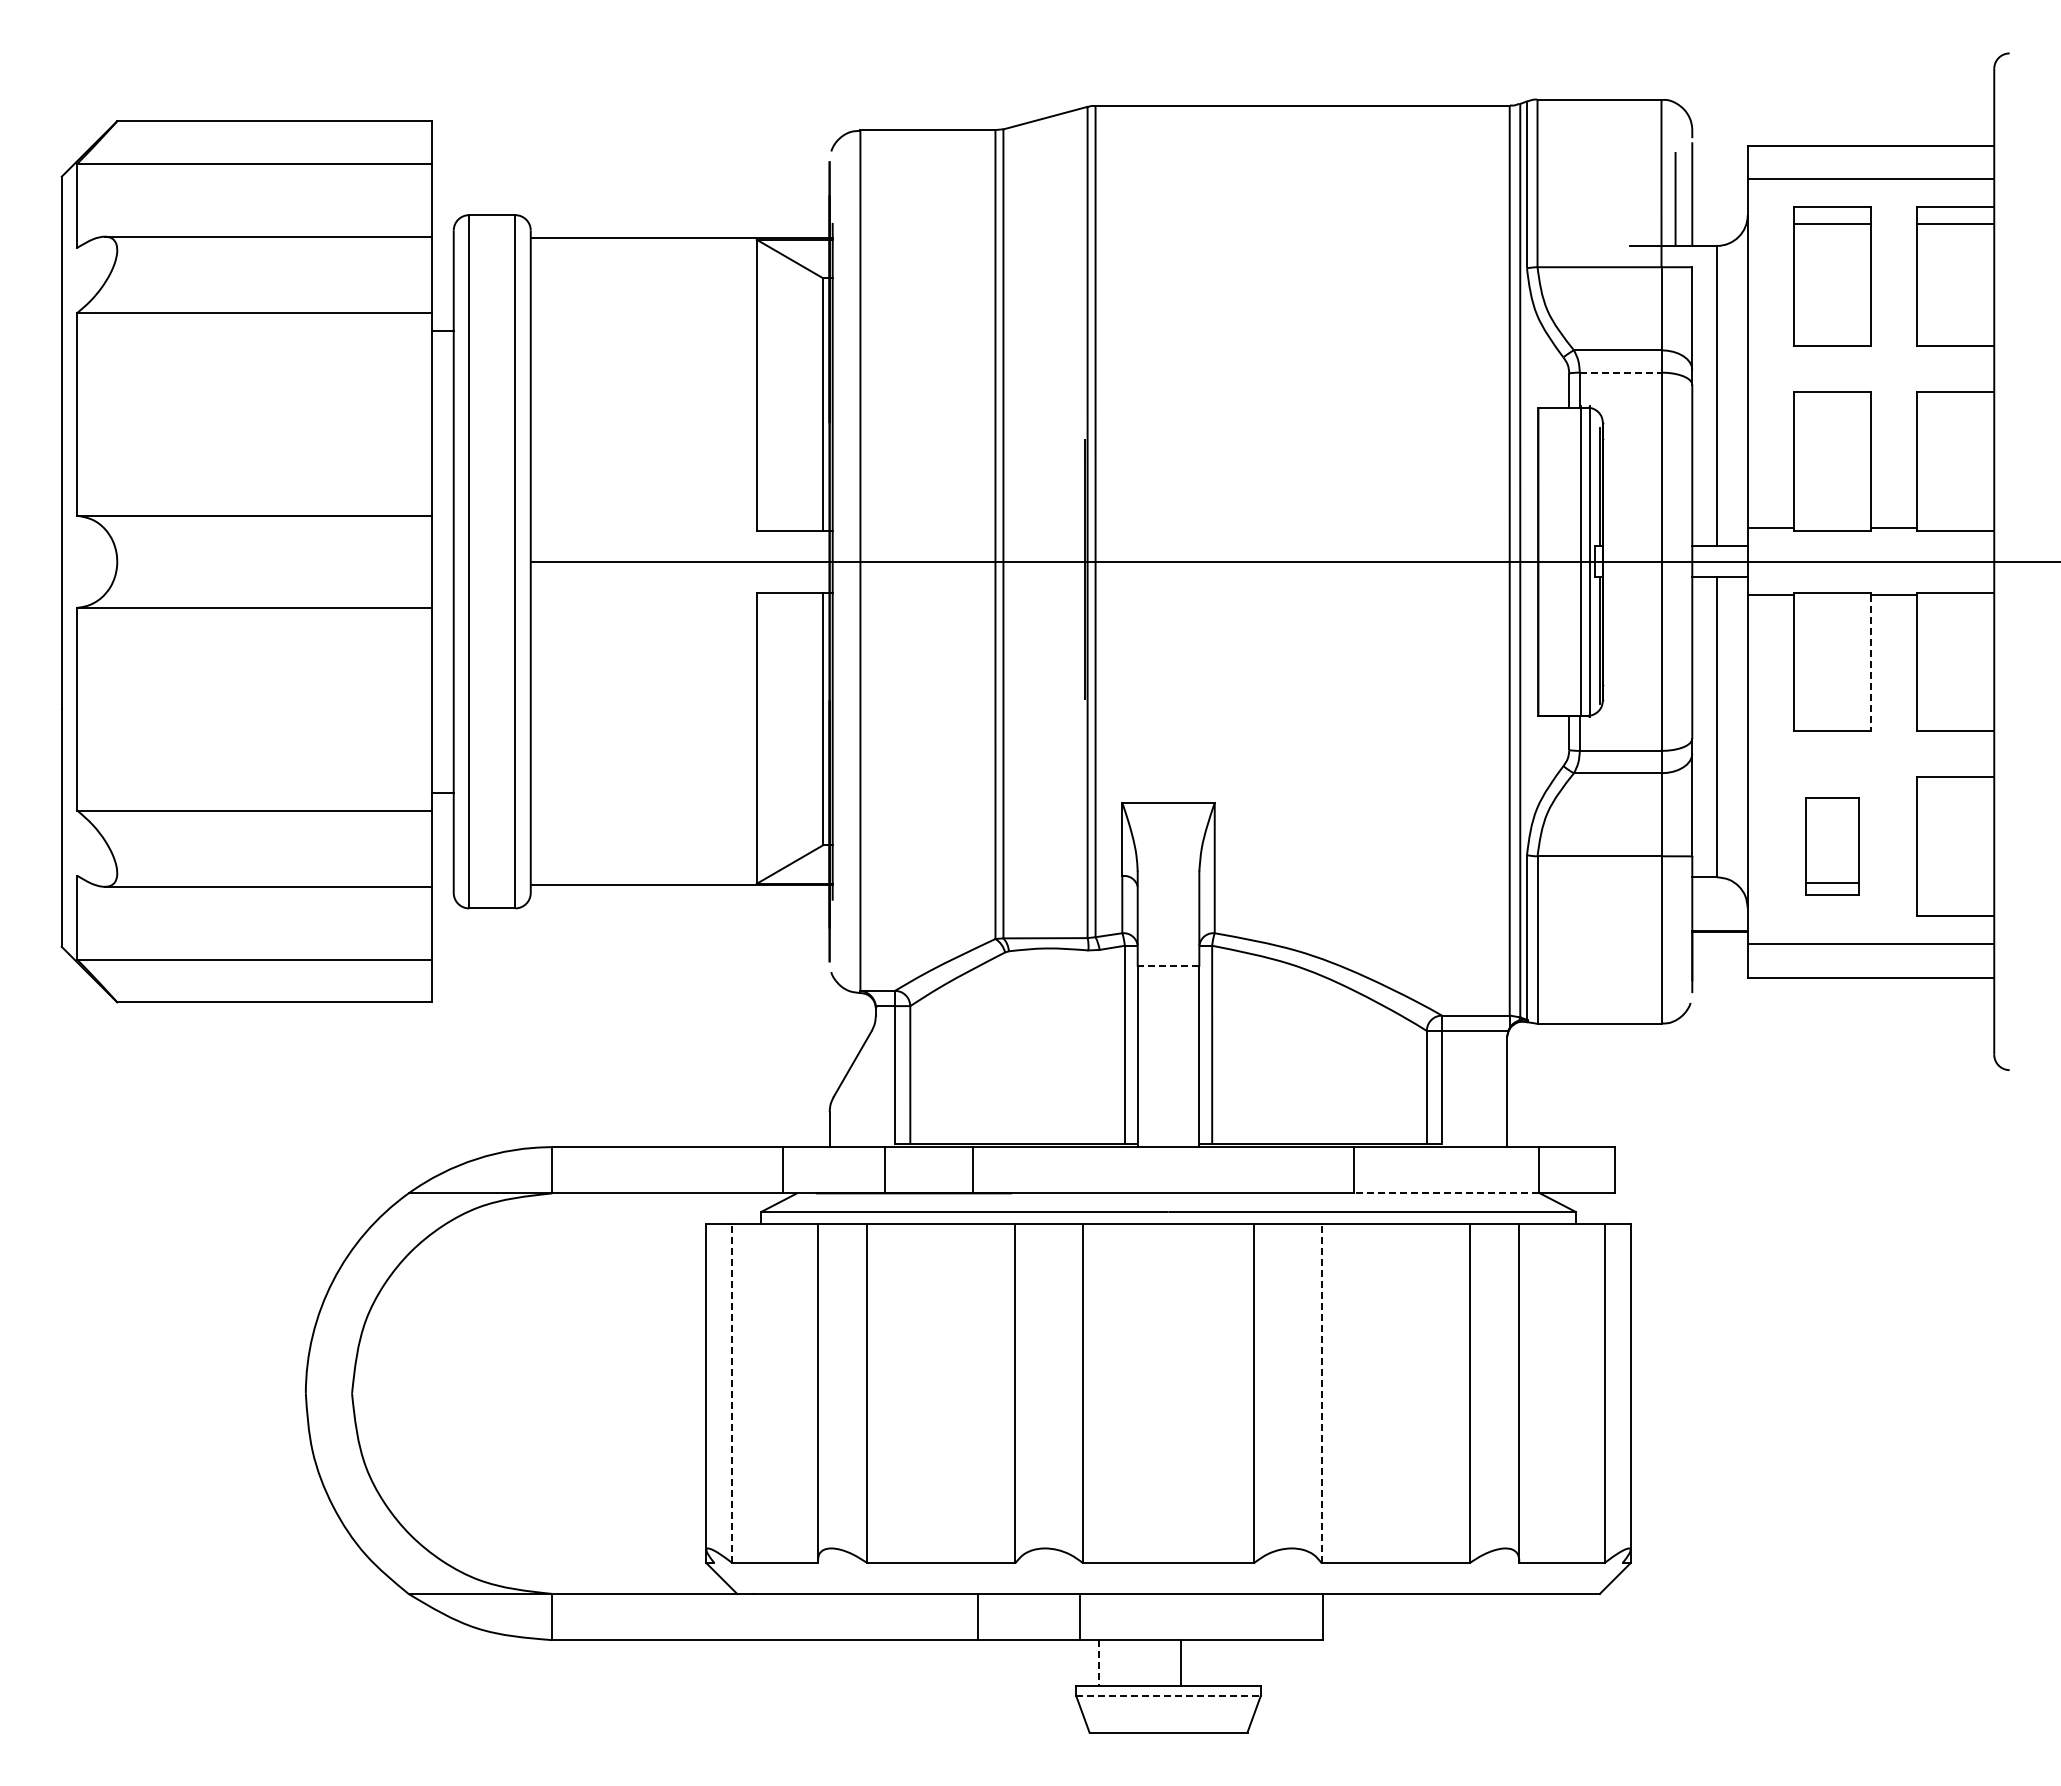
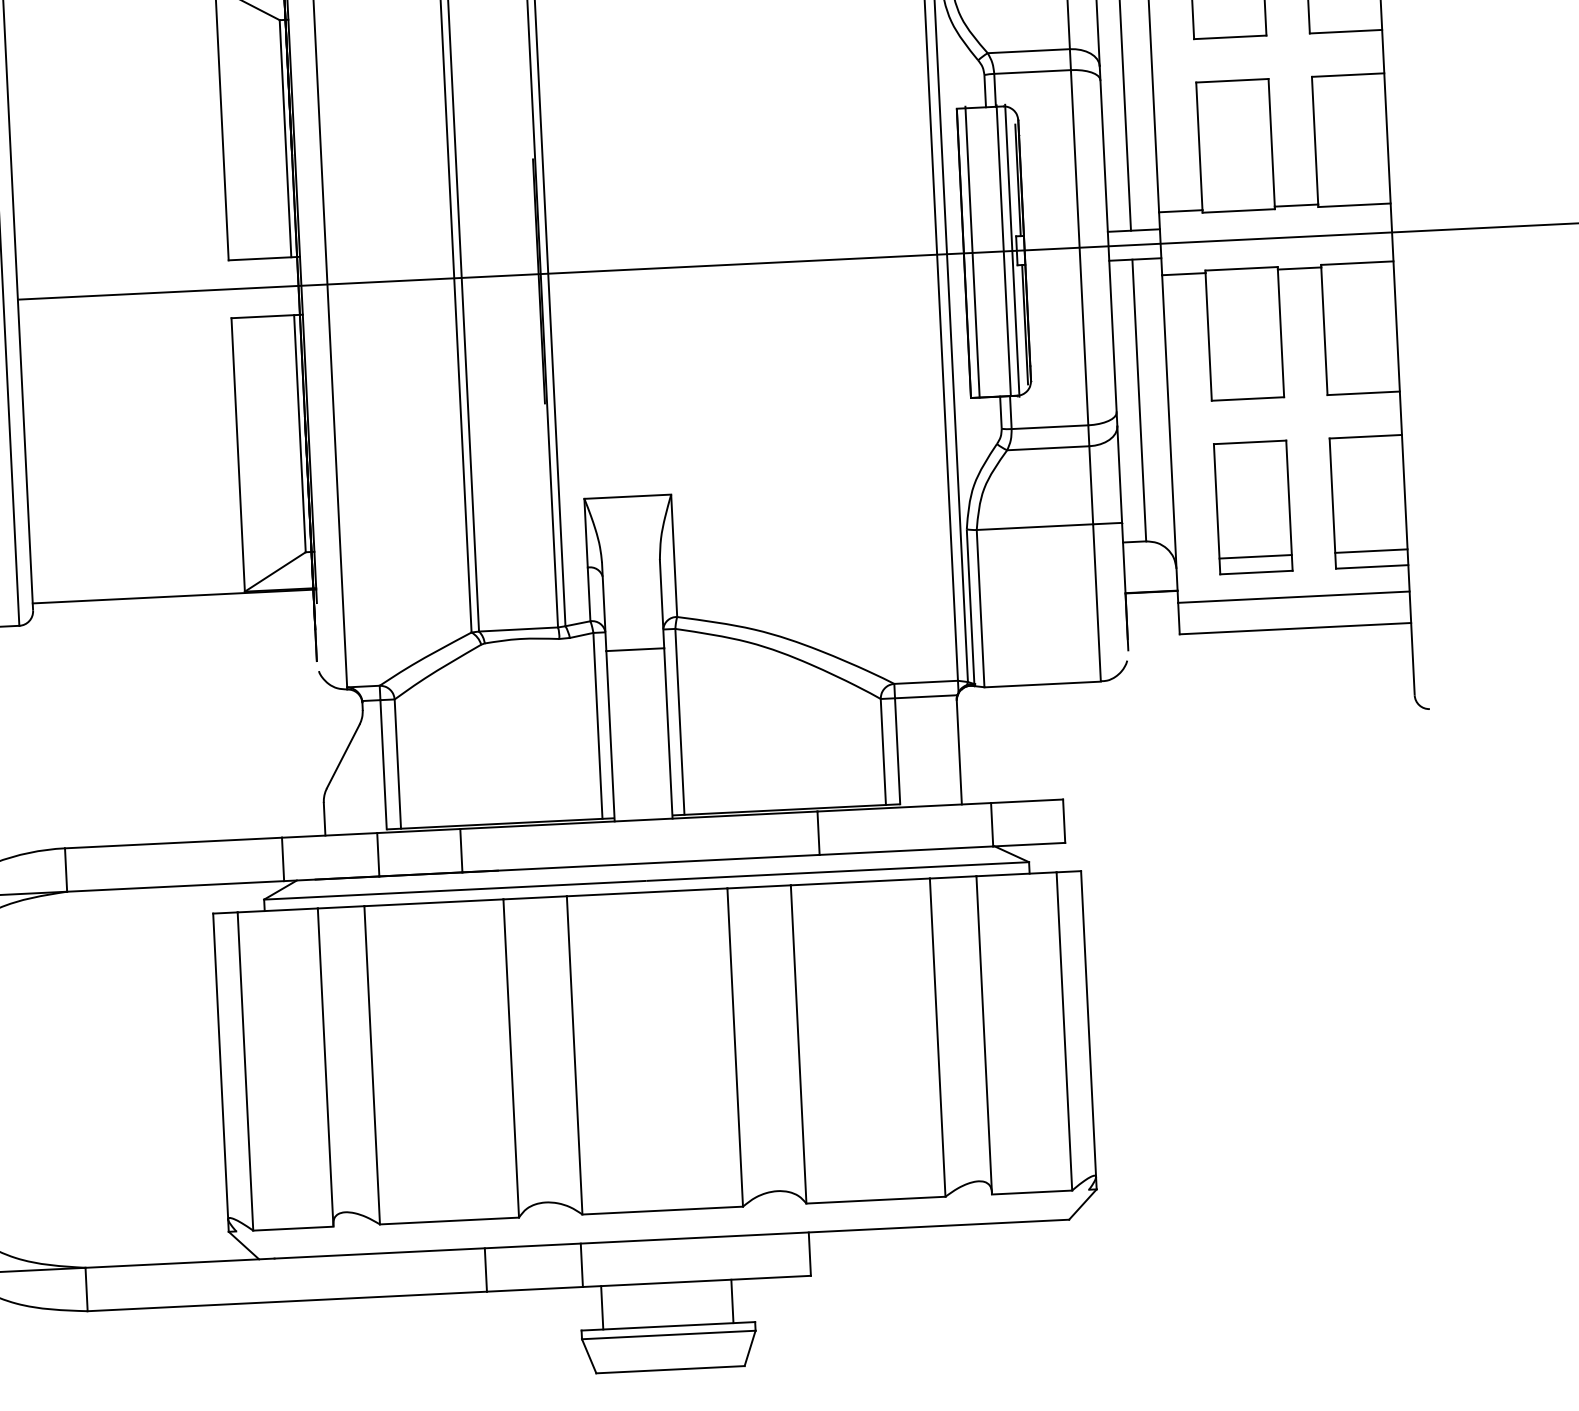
line: (1620, 372) -> (1032, 71), dashed -> solid
line: (1547, 560) -> (972, 251), added
line: (1871, 663) -> (1281, 333), dashed -> solid
part: (1832, 846) -> (1253, 507), size x1.43
line: (1955, 899) -> (1371, 551), added
line: (1168, 965) -> (635, 649), dashed -> solid
line: (1445, 1193) -> (905, 850), dashed -> solid
line: (732, 1393) -> (245, 1071), dashed -> solid
line: (1321, 1393) -> (798, 1044), dashed -> solid
line: (1099, 1663) -> (602, 1308), dashed -> solid
line: (1180, 1663) -> (732, 1301), moved
line: (1169, 1695) -> (669, 1334), dashed -> solid

